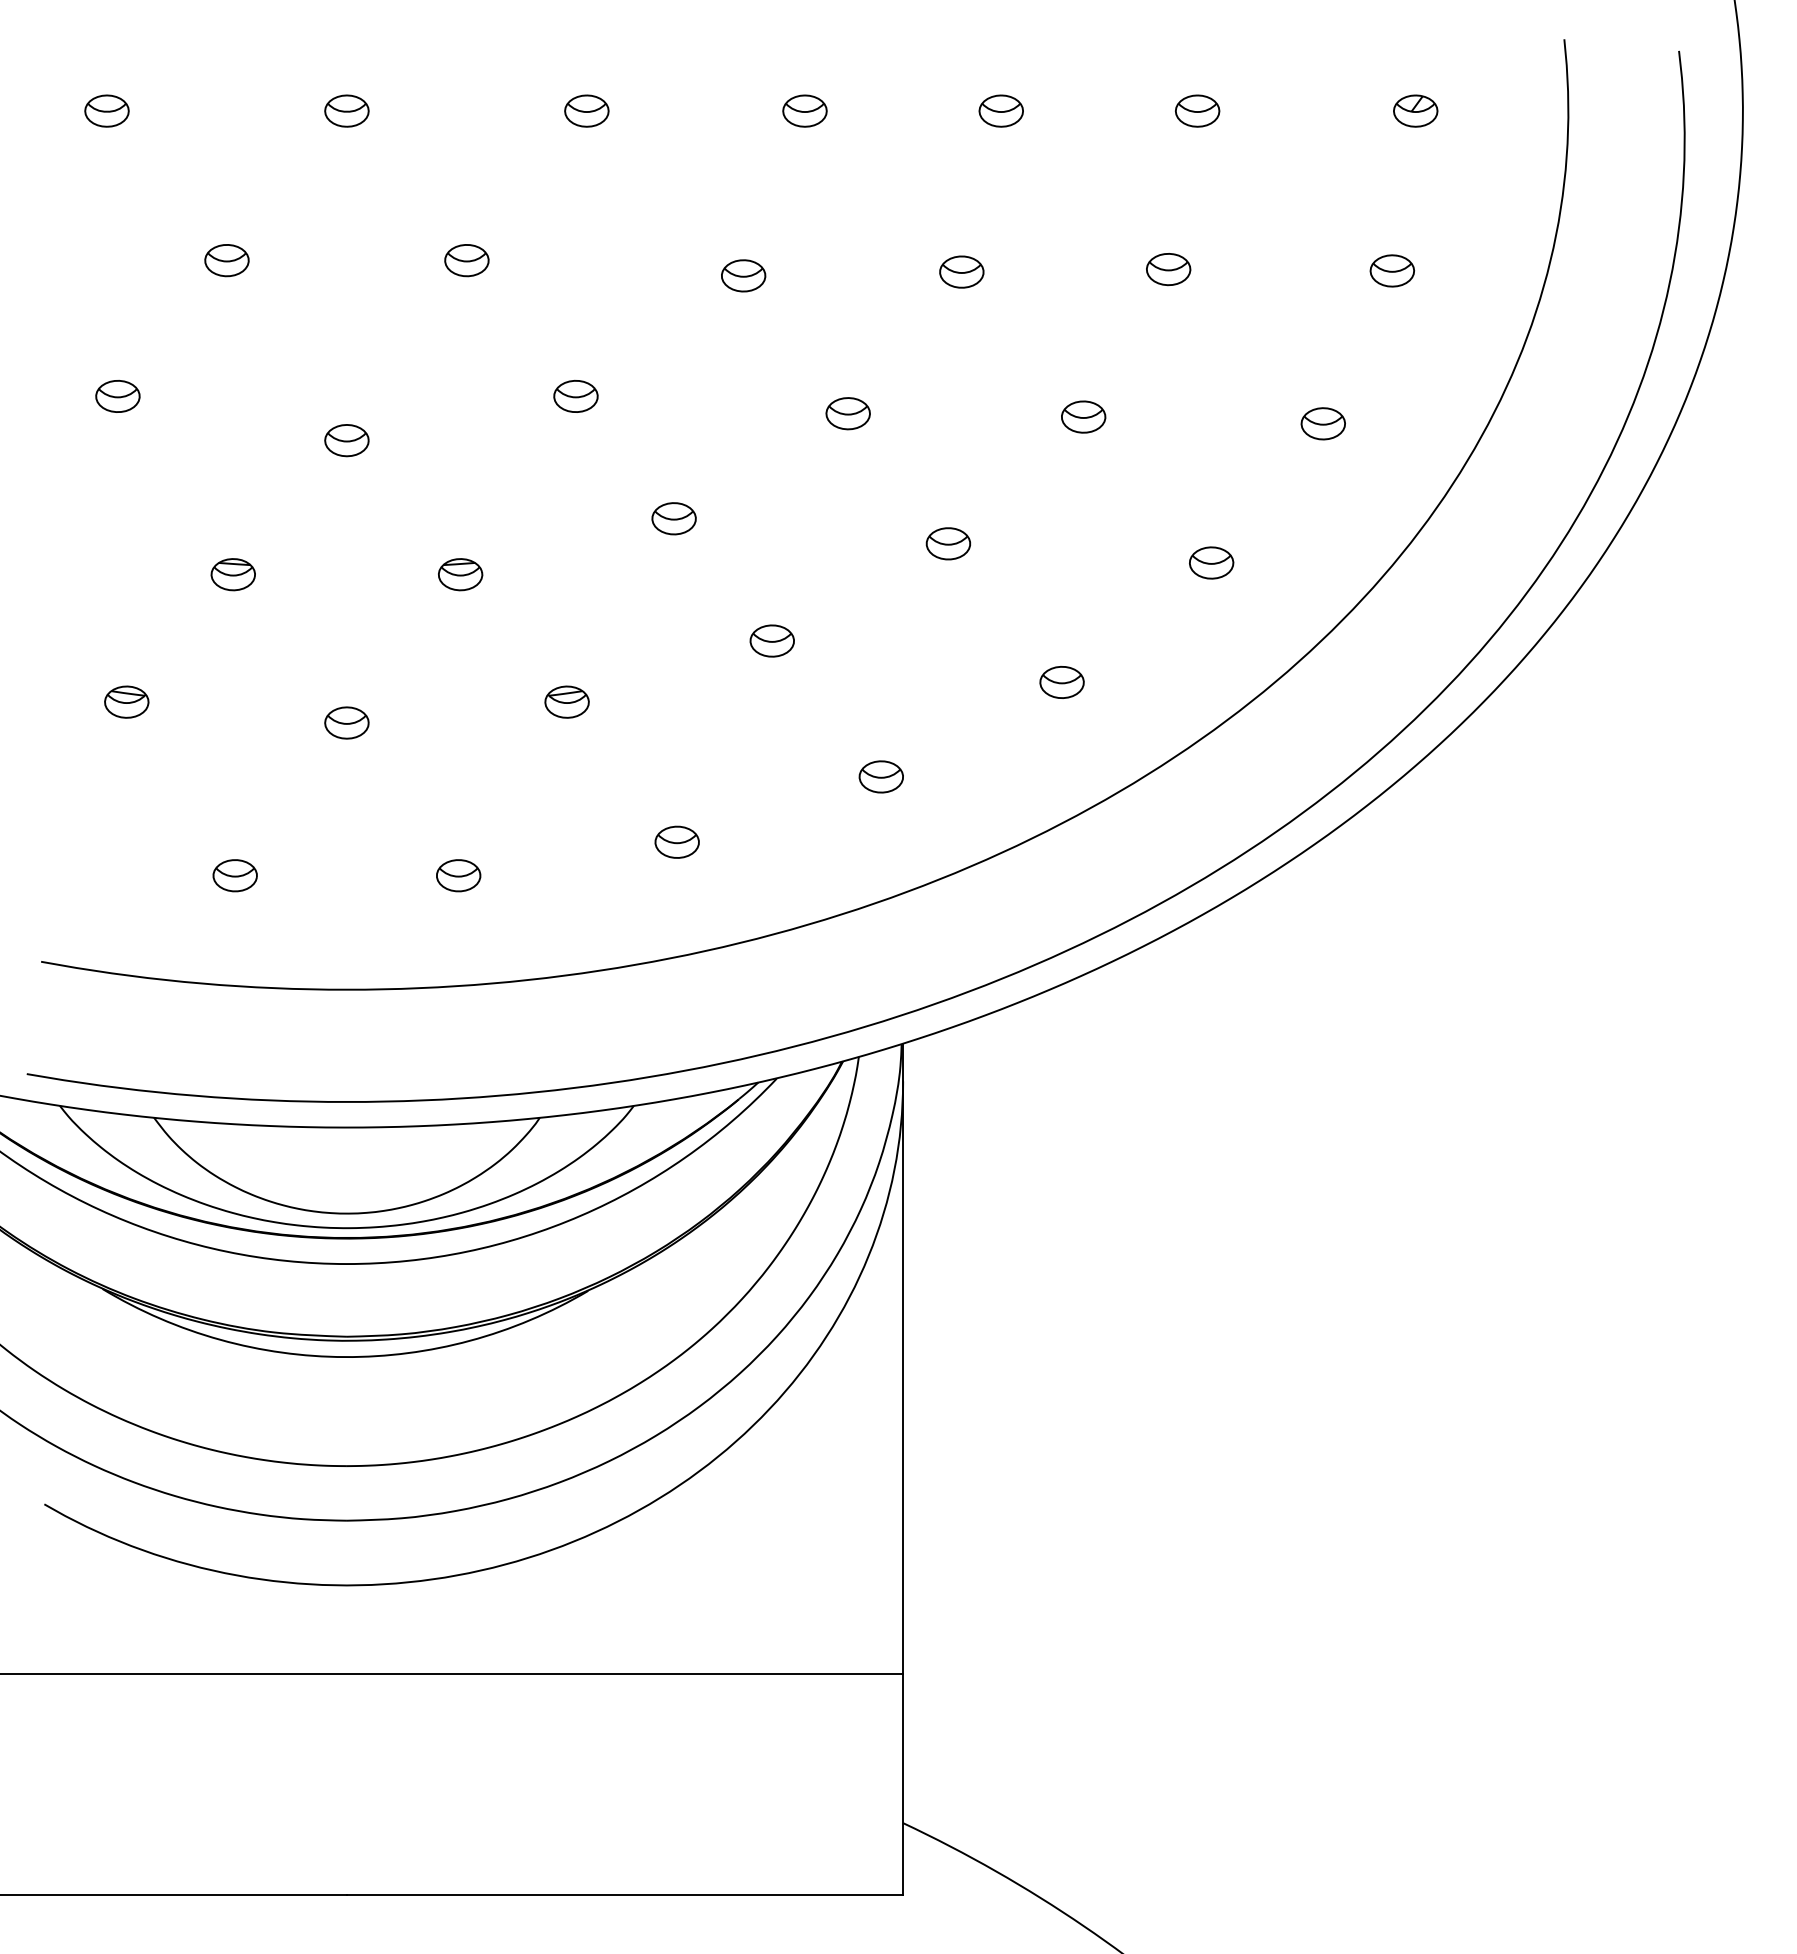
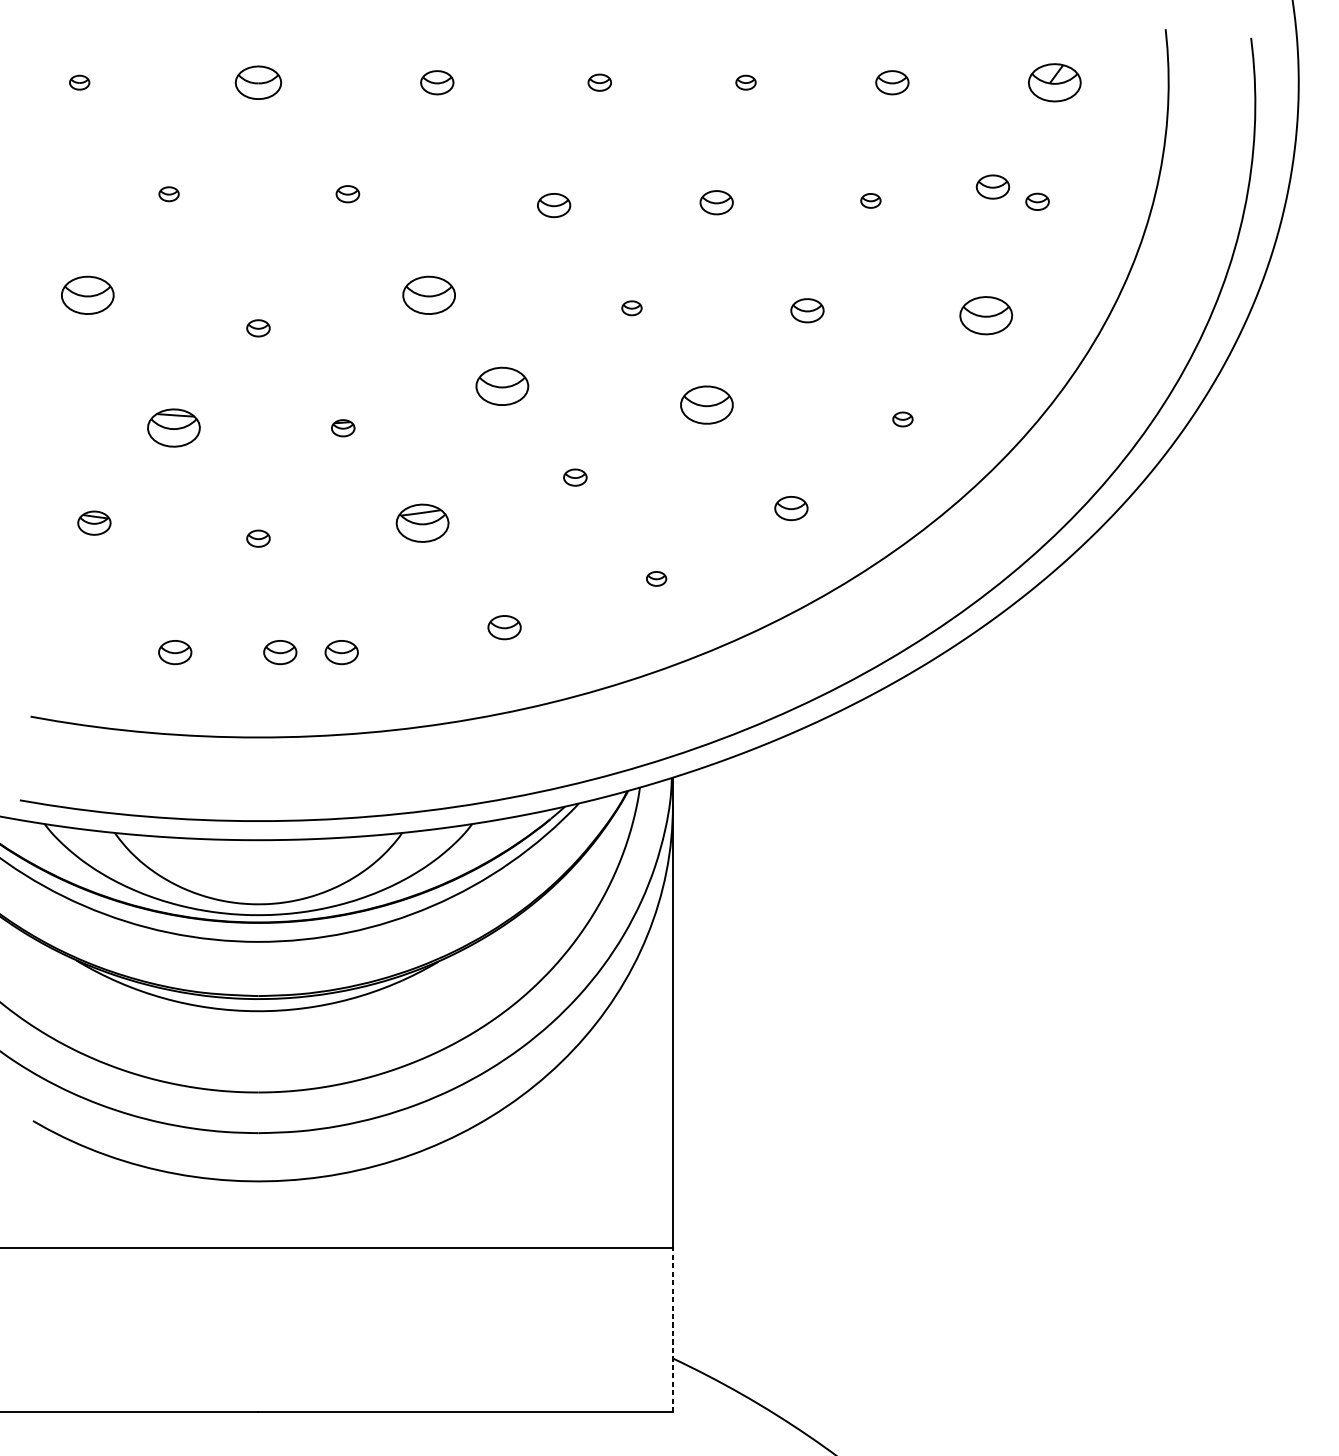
part: (106, 110) -> (79, 82), size x0.6
part: (346, 110) -> (258, 82), size x1.4
part: (804, 110) -> (599, 82), size x0.7
part: (1000, 110) -> (745, 82), size x0.6
part: (1415, 110) -> (1054, 82), size x1.6
part: (1332, 250) -> (992, 186), added
part: (226, 260) -> (168, 194), size x0.6
part: (466, 260) -> (347, 194), size x0.7
part: (1168, 269) -> (870, 200), size x0.6
part: (1392, 270) -> (1037, 201), size x0.7
part: (117, 396) -> (87, 295), size x1.6
part: (575, 396) -> (428, 295), size x1.6
part: (847, 413) -> (631, 308), size x0.6
part: (1322, 423) -> (985, 315), size x1.6
part: (346, 440) -> (258, 328), size x0.7
part: (673, 518) -> (501, 386), size x1.6
part: (947, 543) -> (706, 404), size x1.6
part: (1211, 562) -> (902, 419), size x0.6
part: (232, 574) -> (173, 428), size x1.6
part: (460, 574) -> (343, 428), size x0.7
part: (771, 640) -> (574, 477), size x0.7
part: (566, 701) -> (422, 522), size x1.6
part: (346, 722) -> (258, 538), size x0.7
part: (880, 776) -> (656, 578), size x0.6
part: (375, 875) -> (279, 652), added
line: (903, 1784) -> (673, 1329), solid -> dashed

